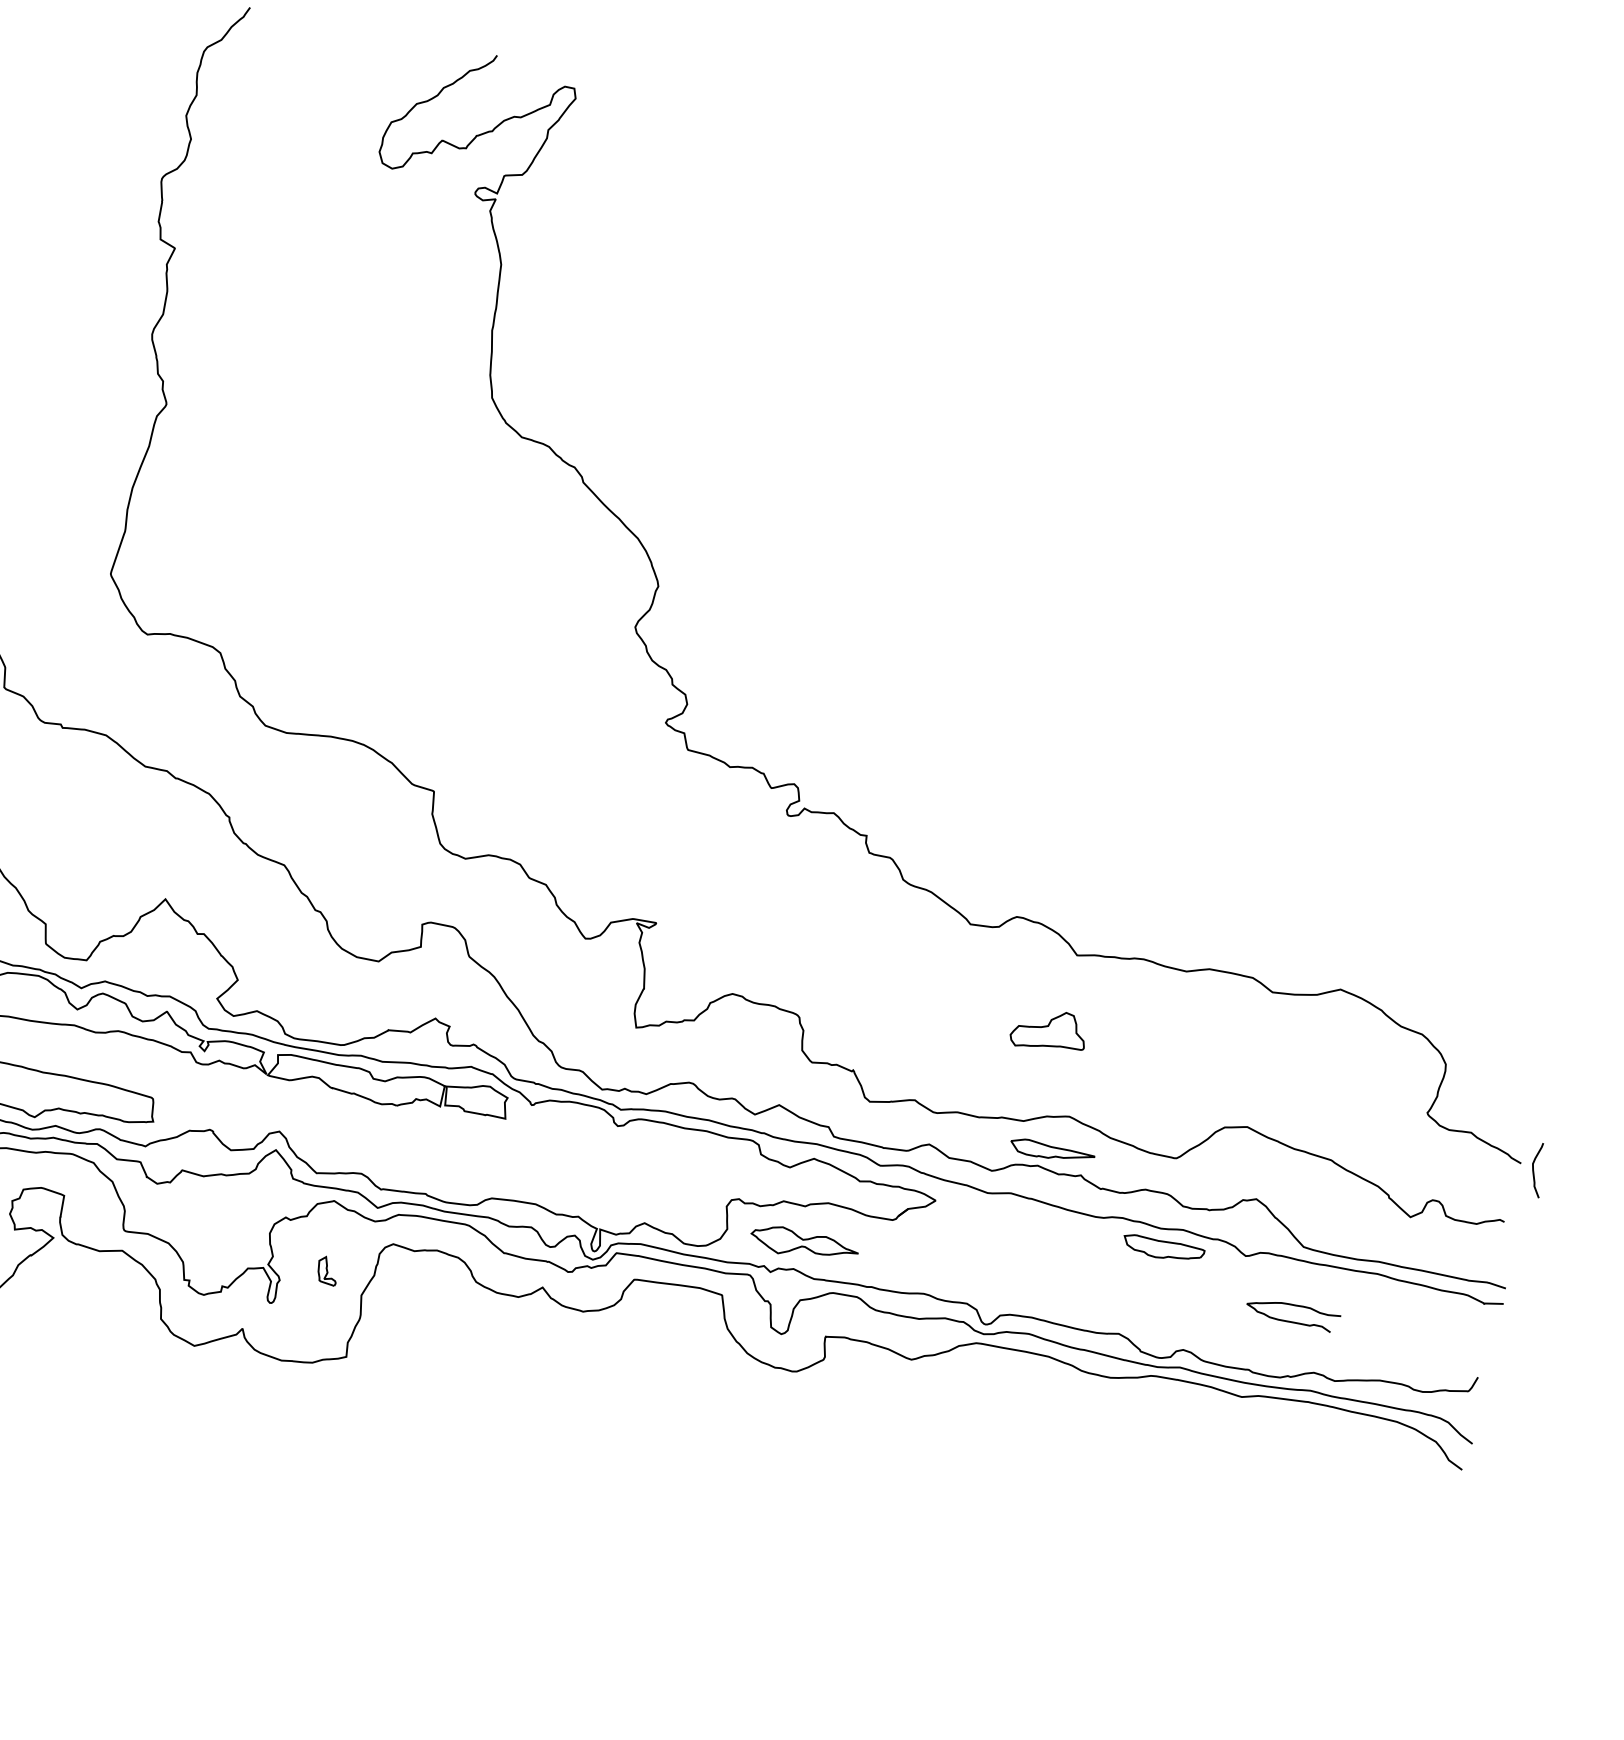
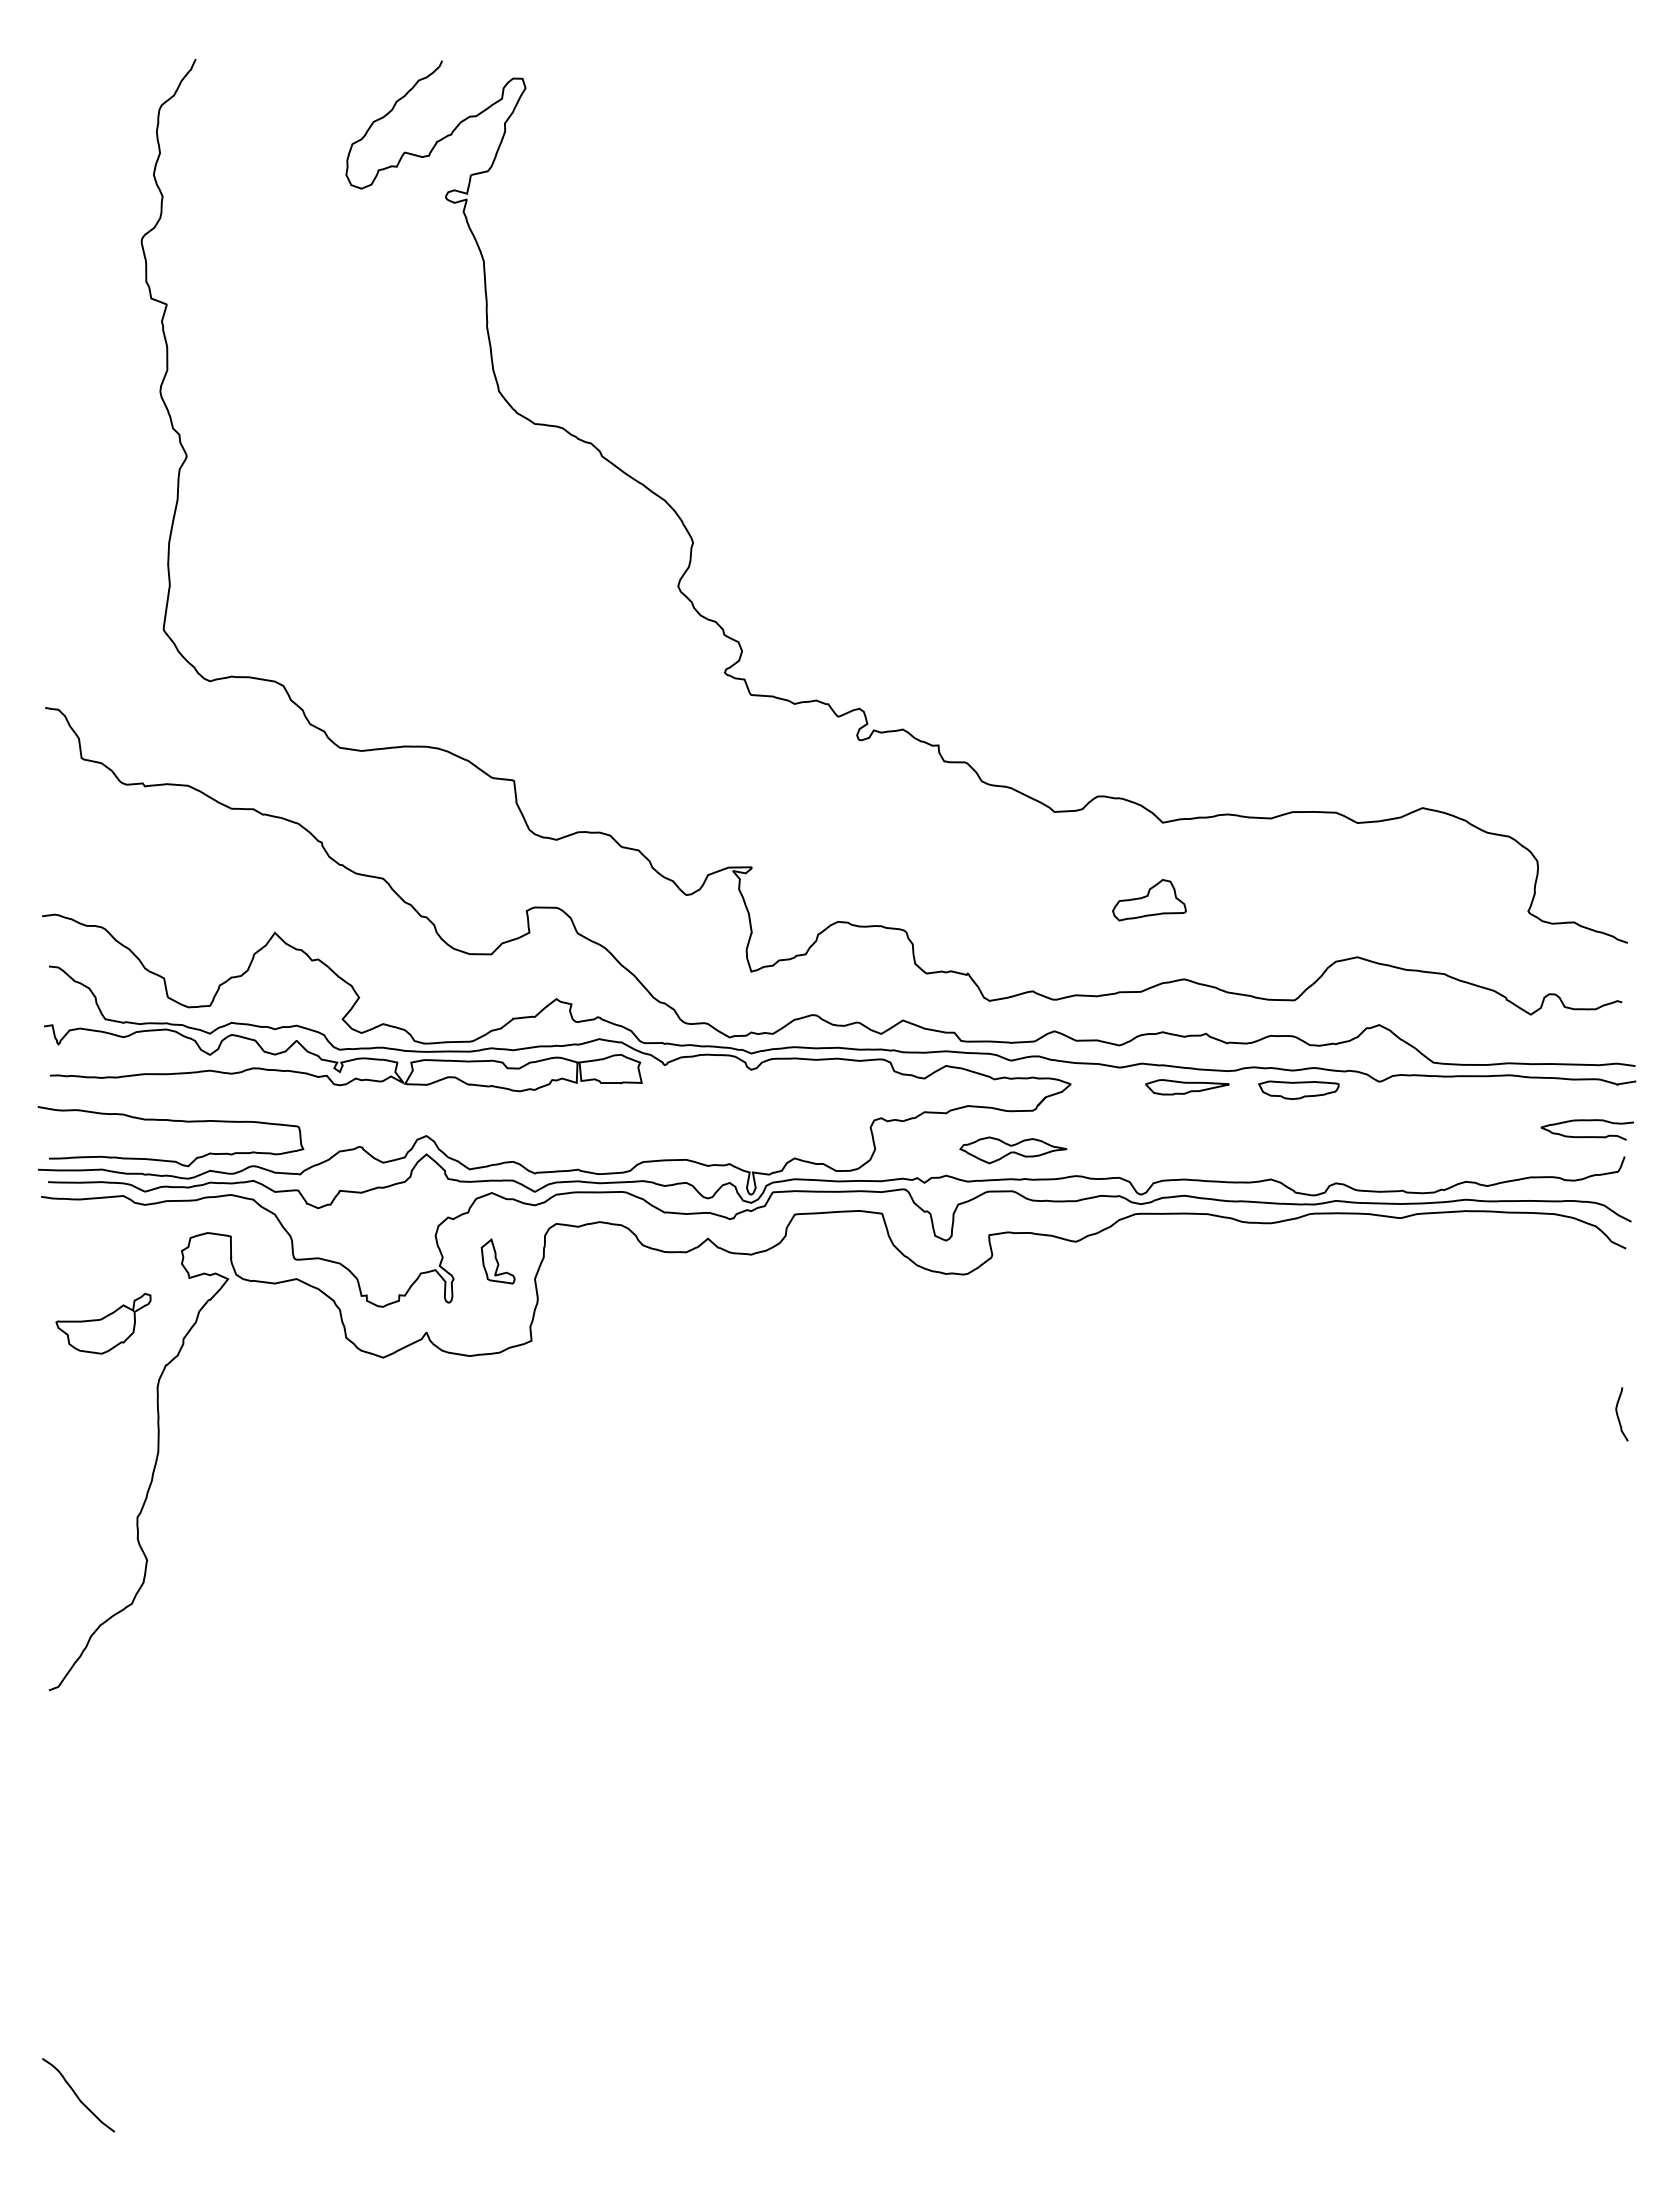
part: (1052, 1152) -> (1187, 1087), moved
curve: (1534, 1169) -> (1618, 1414), moved
part: (804, 1244) -> (1013, 1150), moved
part: (327, 1270) -> (497, 1261), size x1.67
curve: (1290, 1321) -> (1586, 1136), moved

